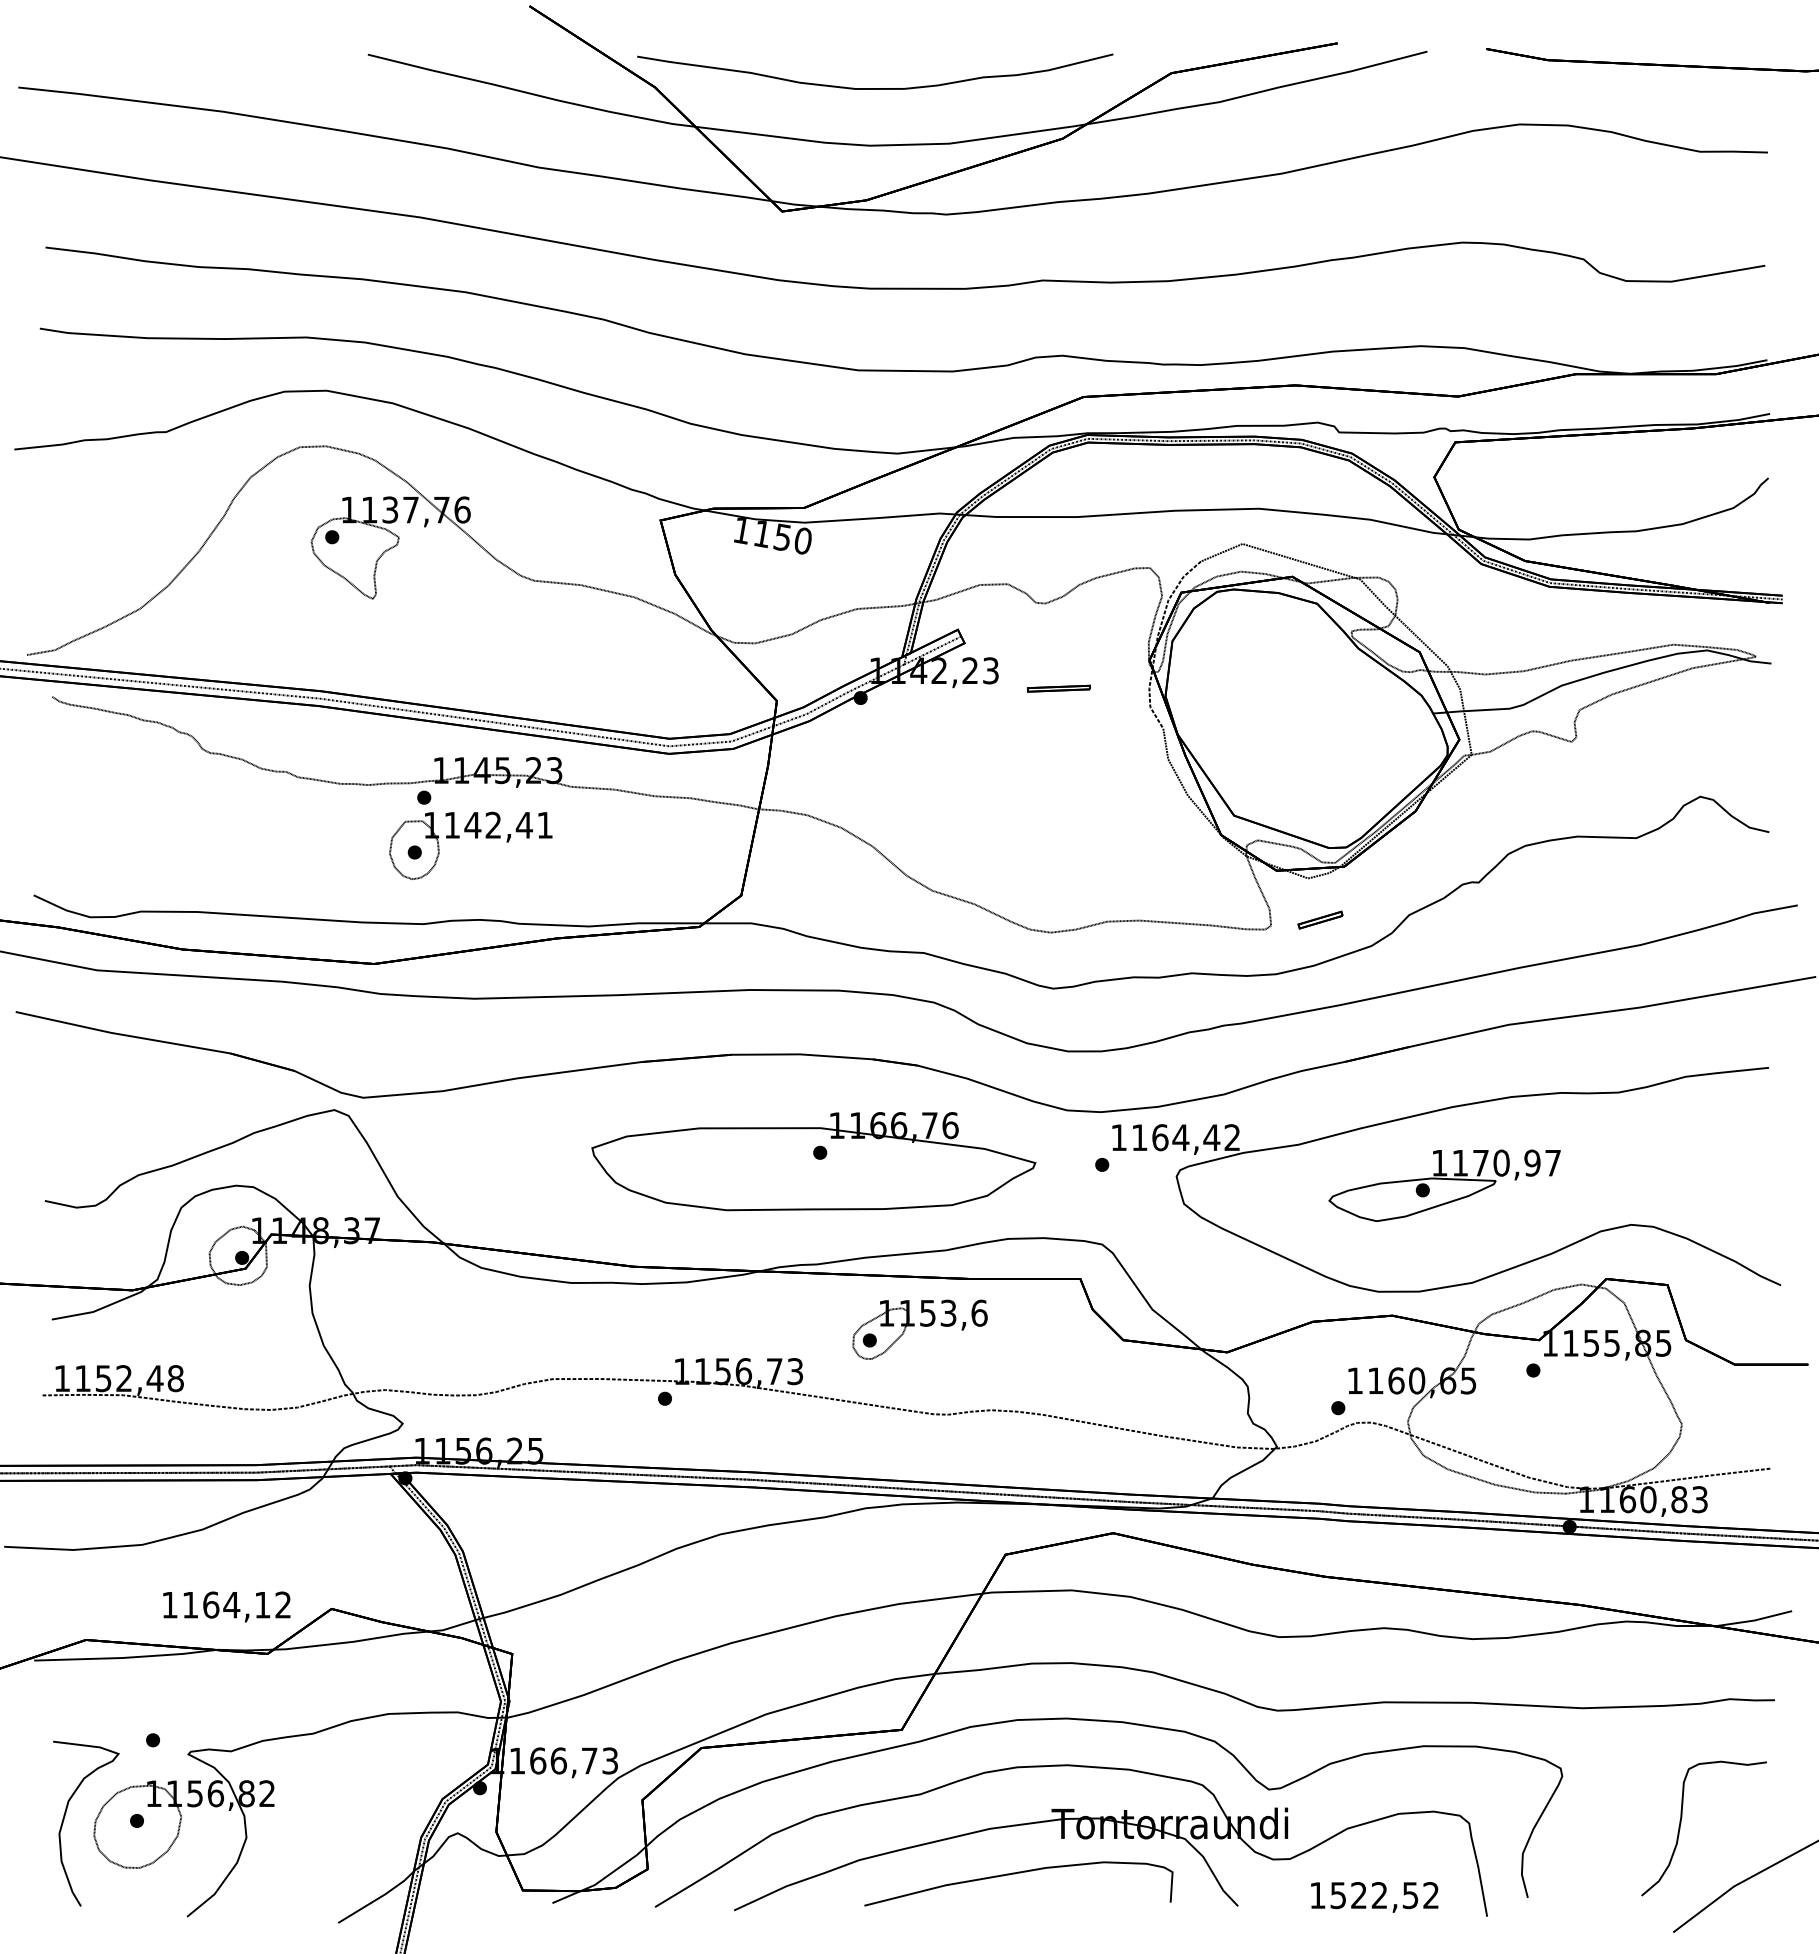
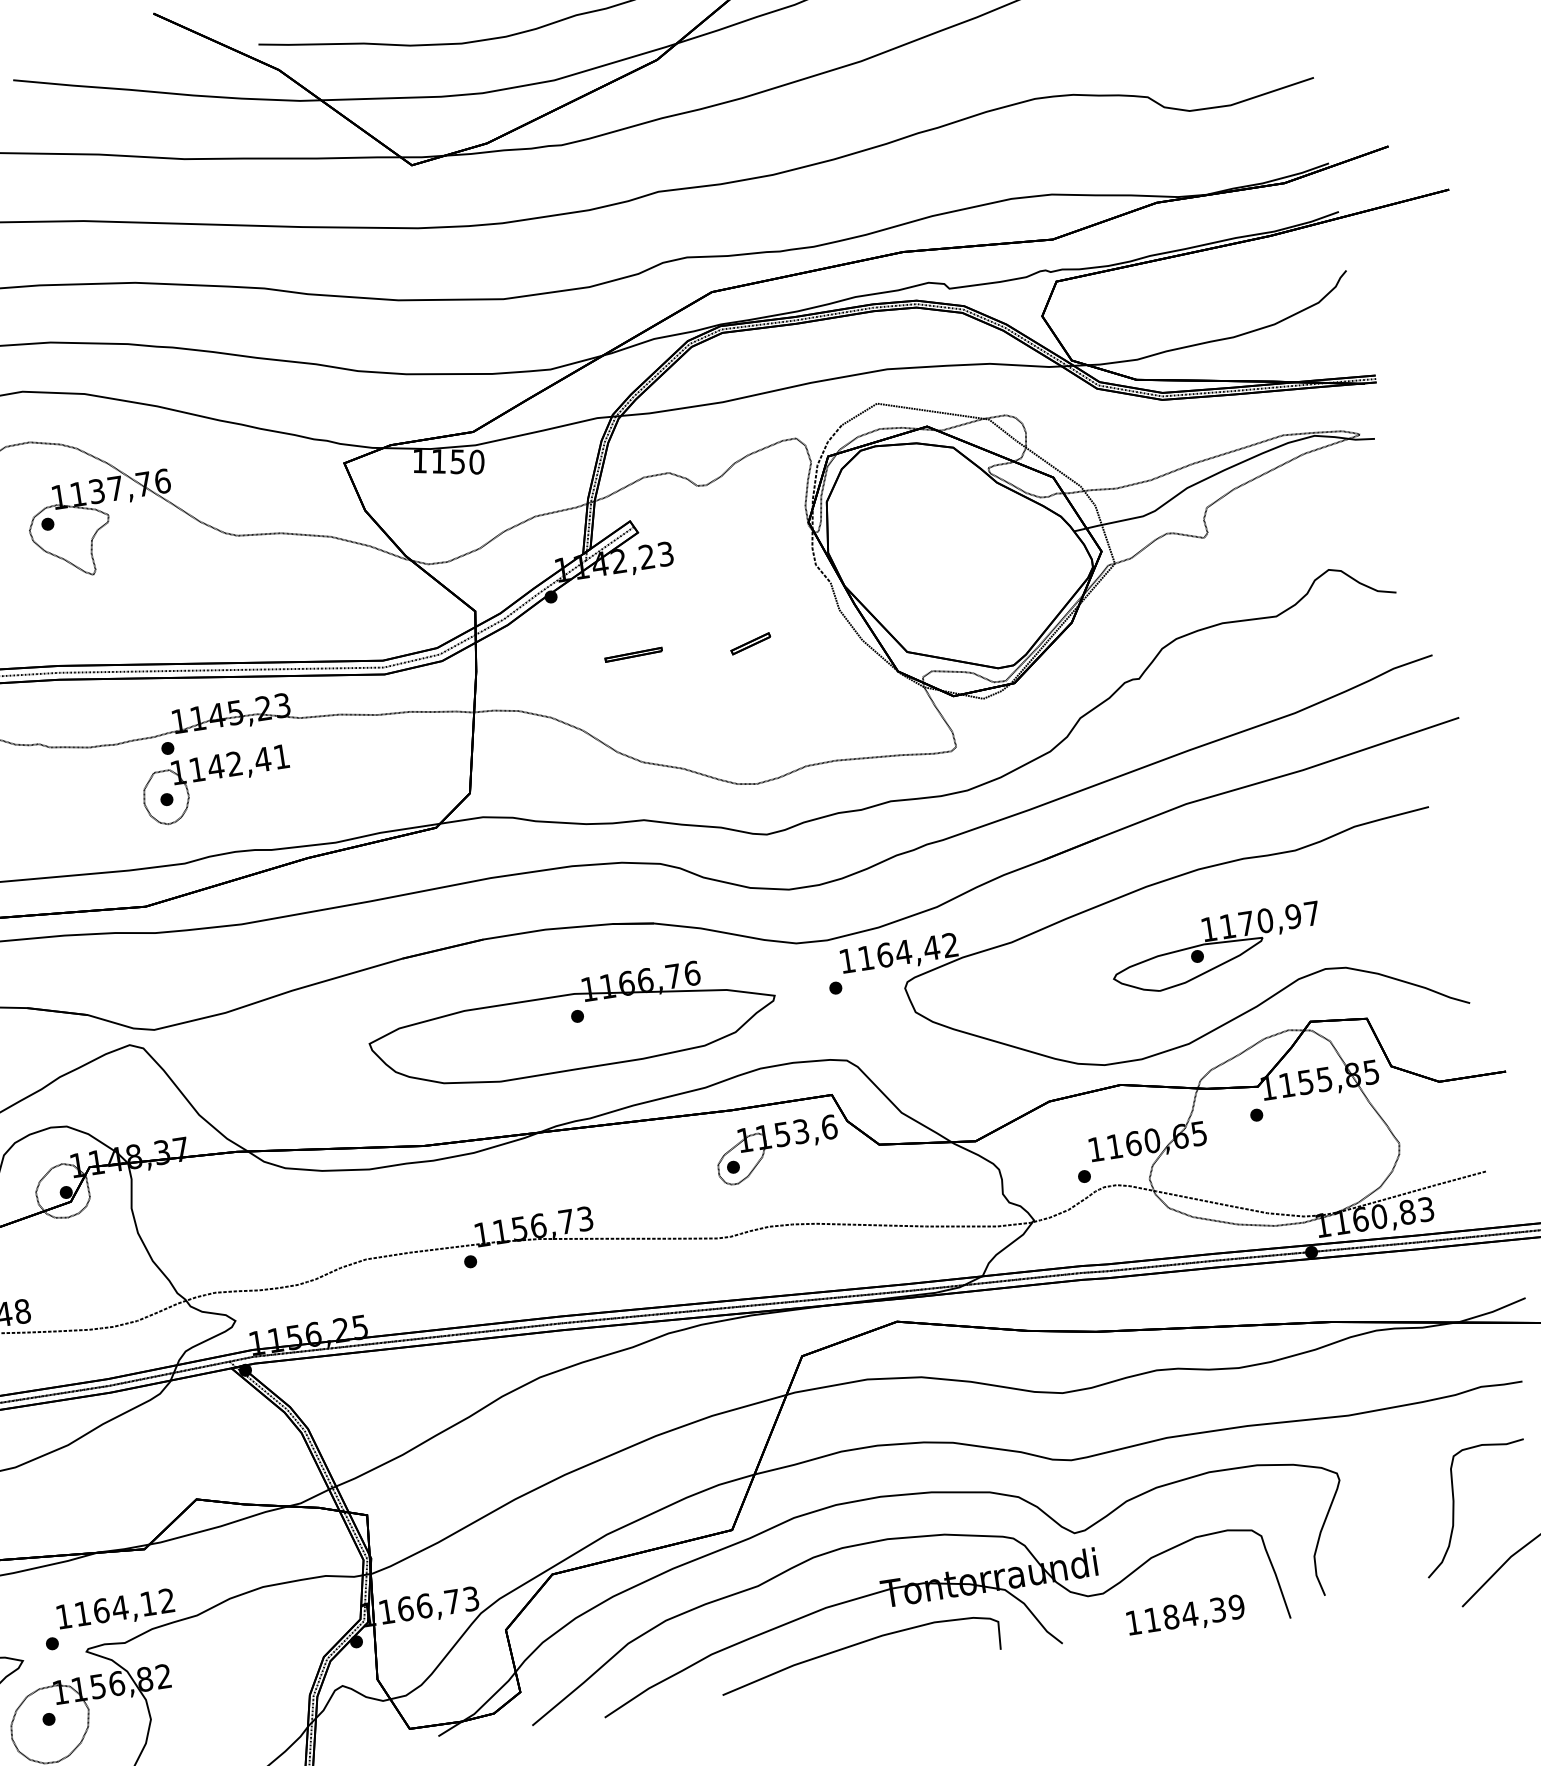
part: (1058, 688) -> (633, 654), moved
part: (1320, 919) -> (750, 643), moved
part: (1444, 1185) -> (1216, 949), moved
part: (919, 1329) -> (777, 1150), moved
text: (226, 1606) -> (115, 1610), moved
text: (1384, 1895) -> (1194, 1613), 1522,52 -> 1184,39

